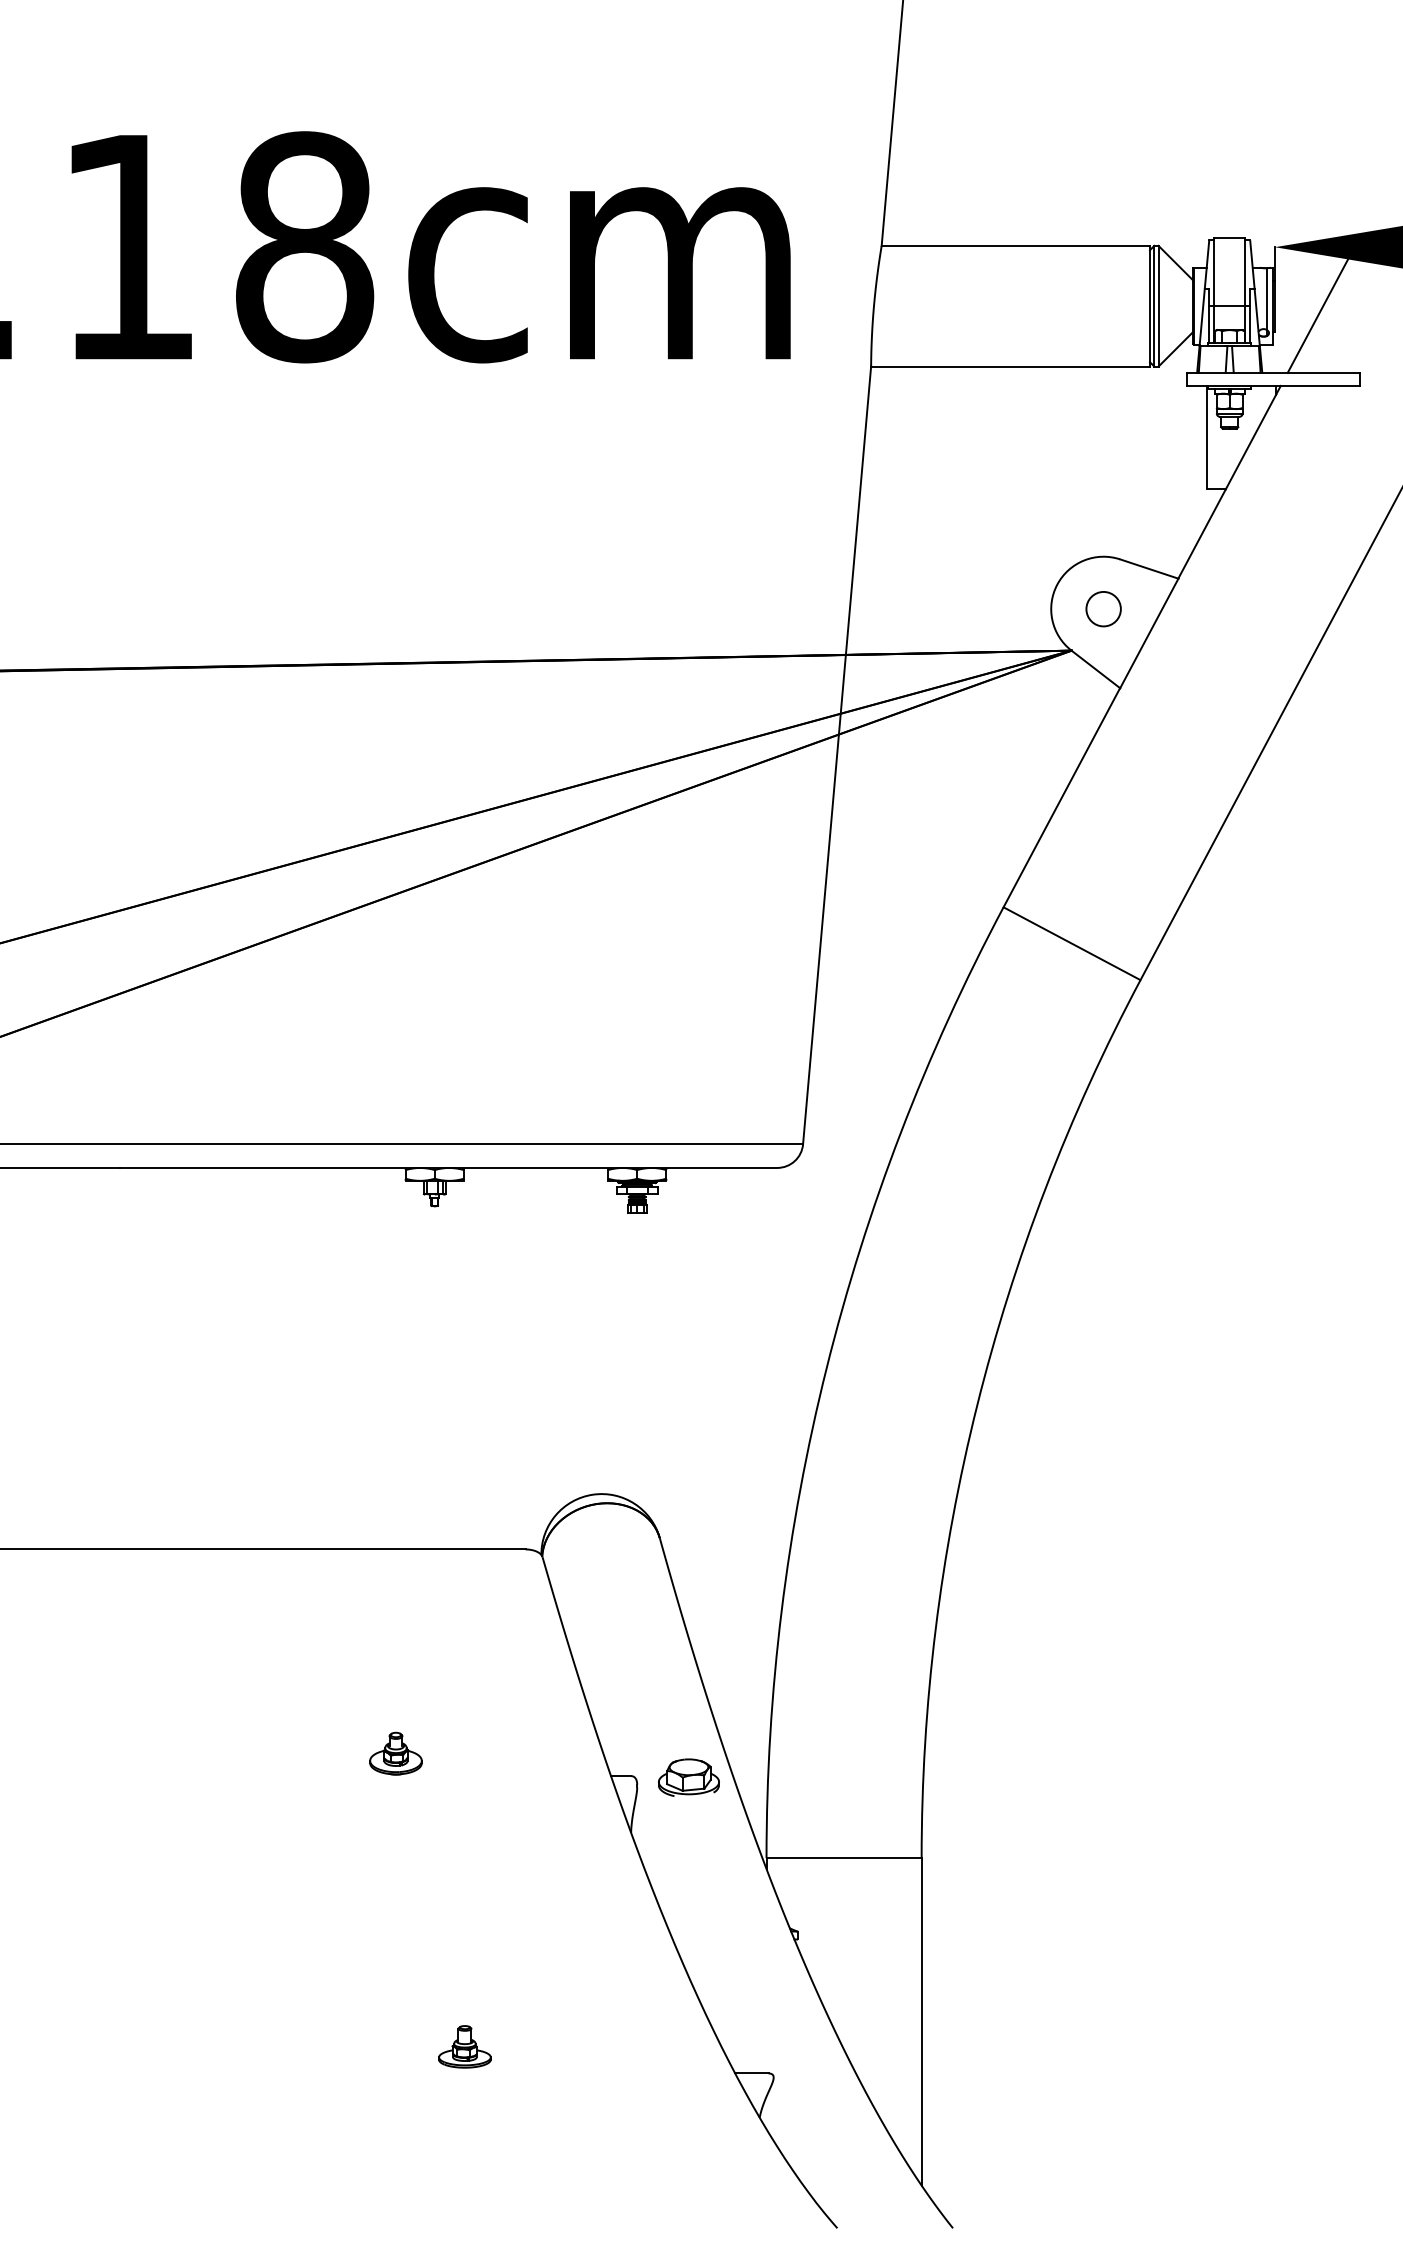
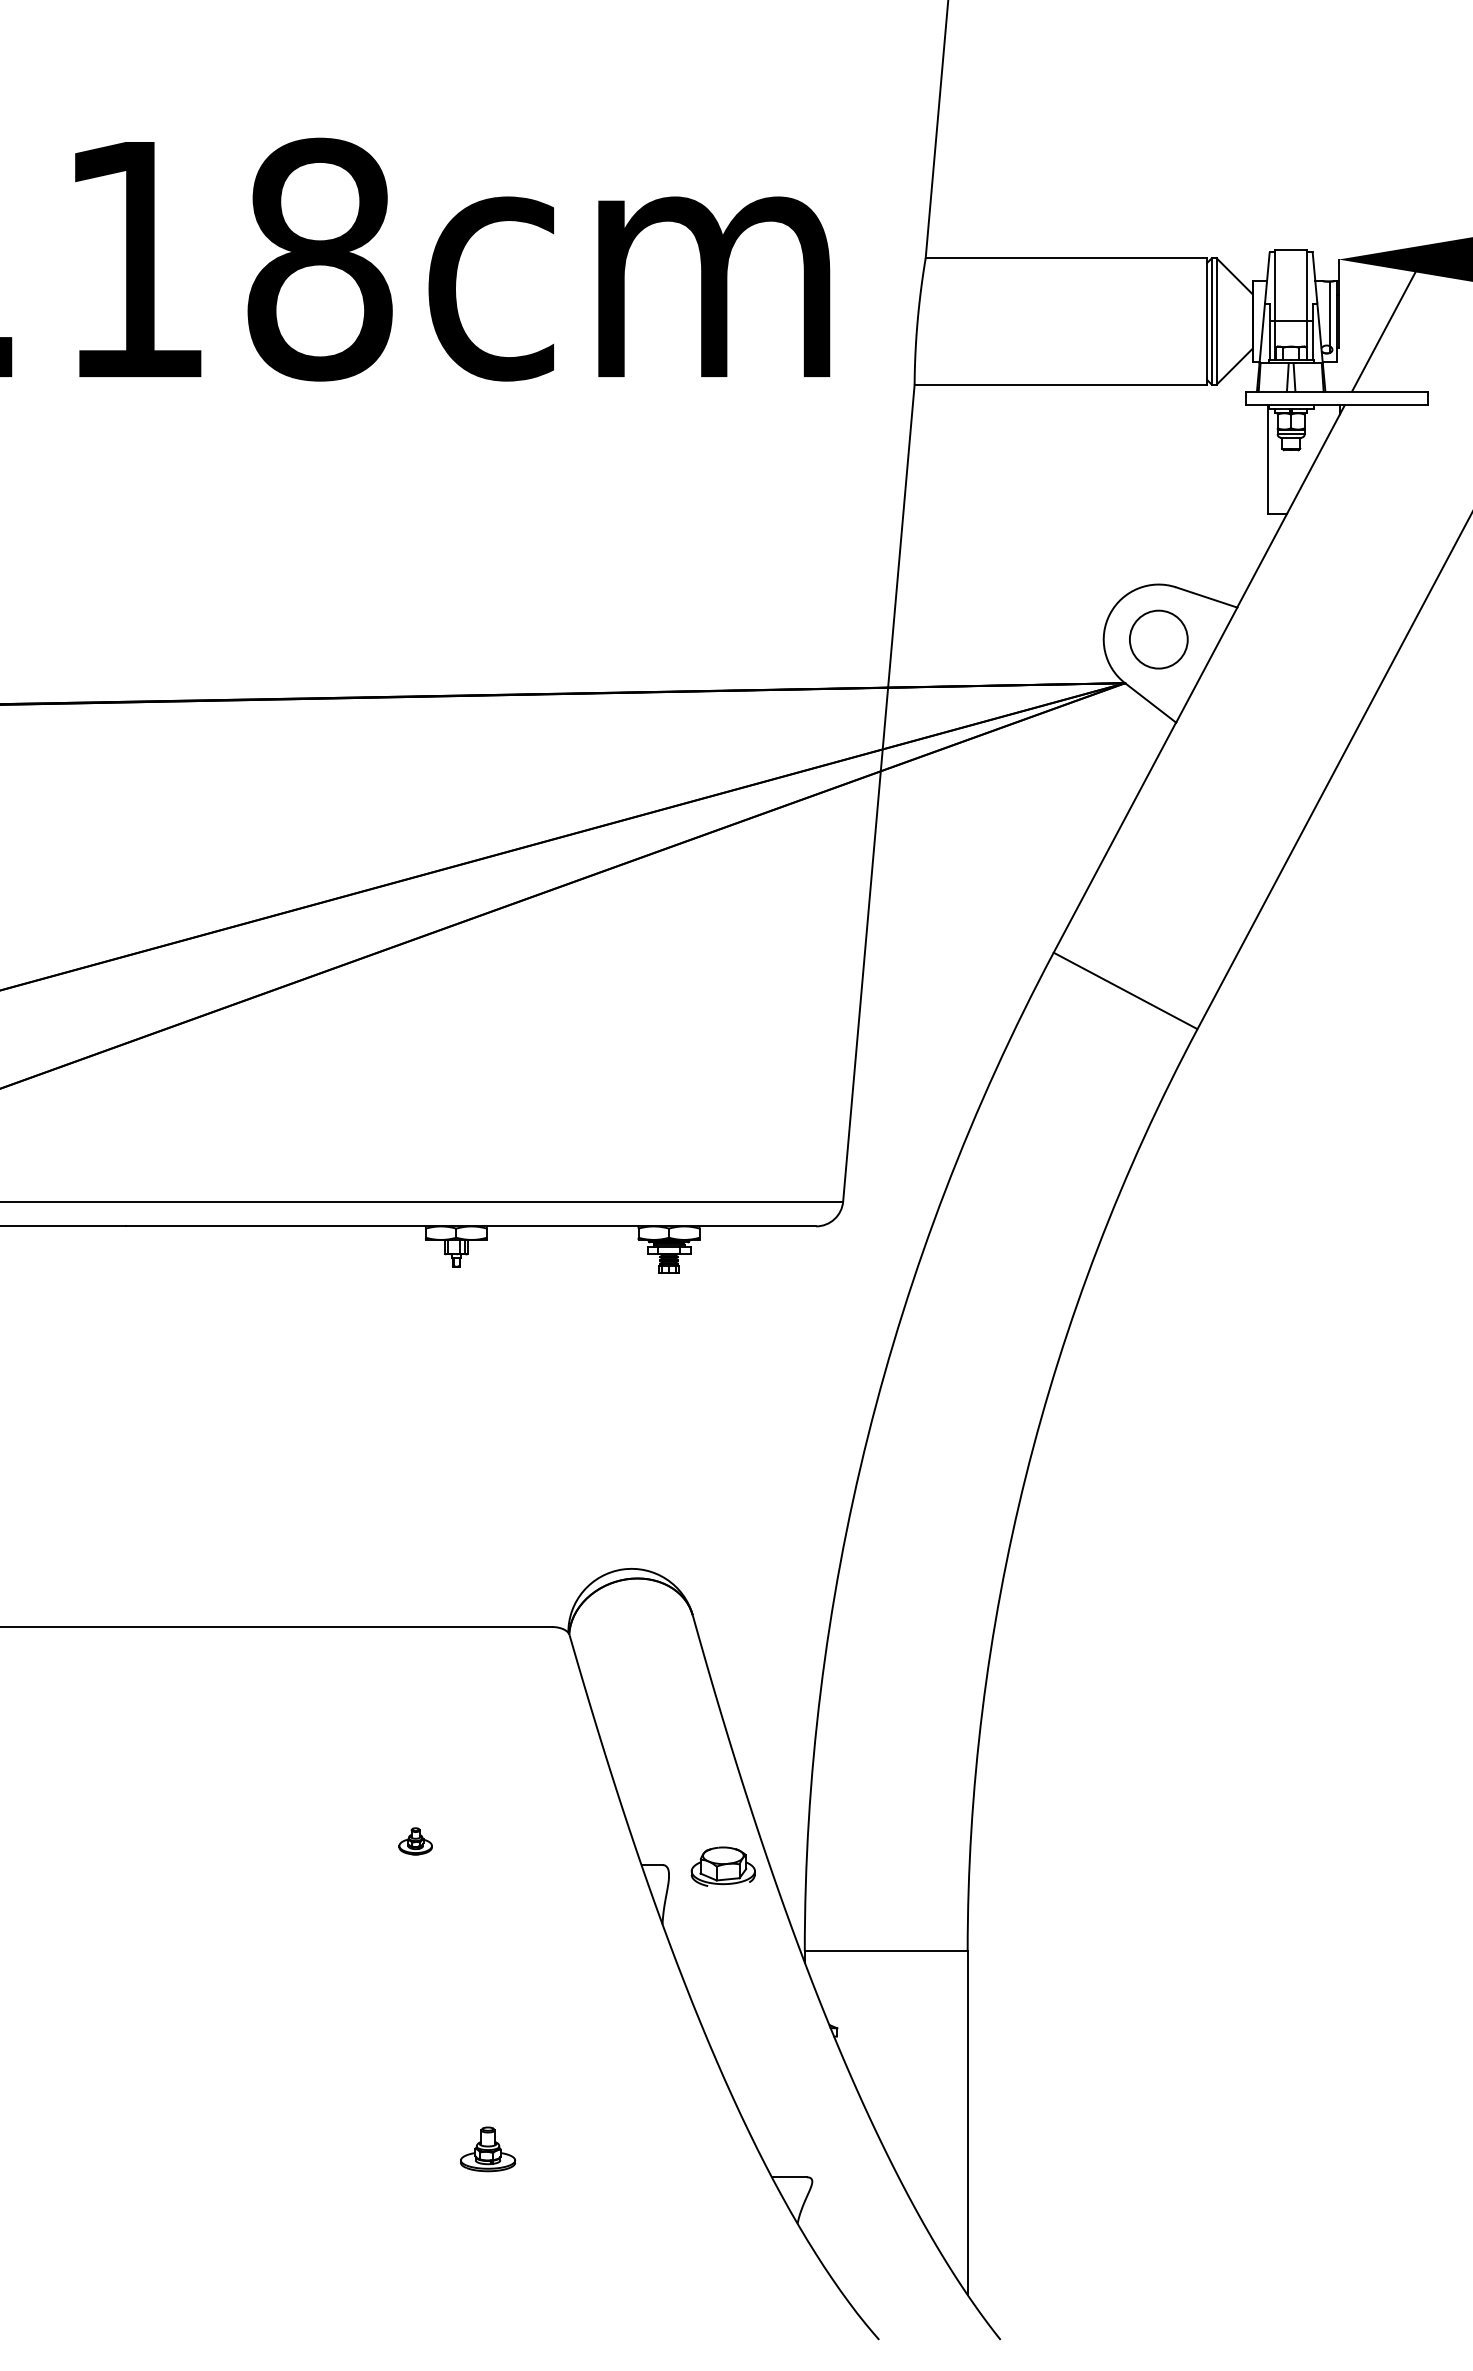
circle: (1103, 608) -> (1158, 638), size x1.6
part: (395, 1753) -> (415, 1841), size x0.6

